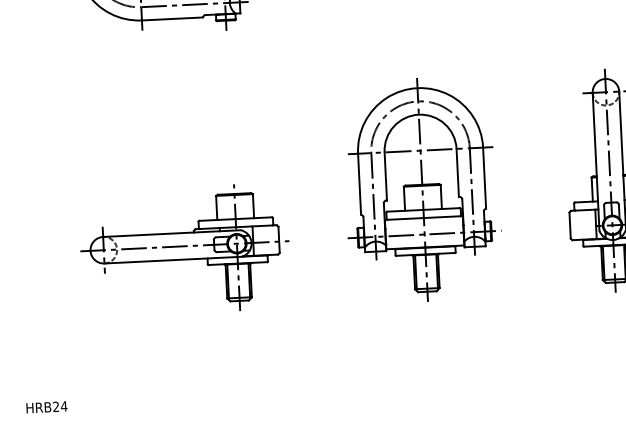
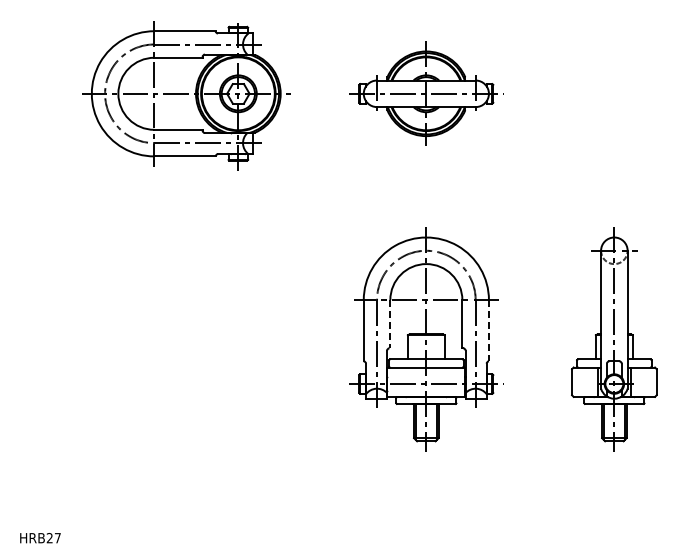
line: (385, 176) -> (390, 324), solid -> dashed
line: (484, 178) -> (488, 330), solid -> dashed
part: (185, 250) -> (186, 388), removed
text: (63, 406) -> (57, 538), HRB24 -> HRB27

